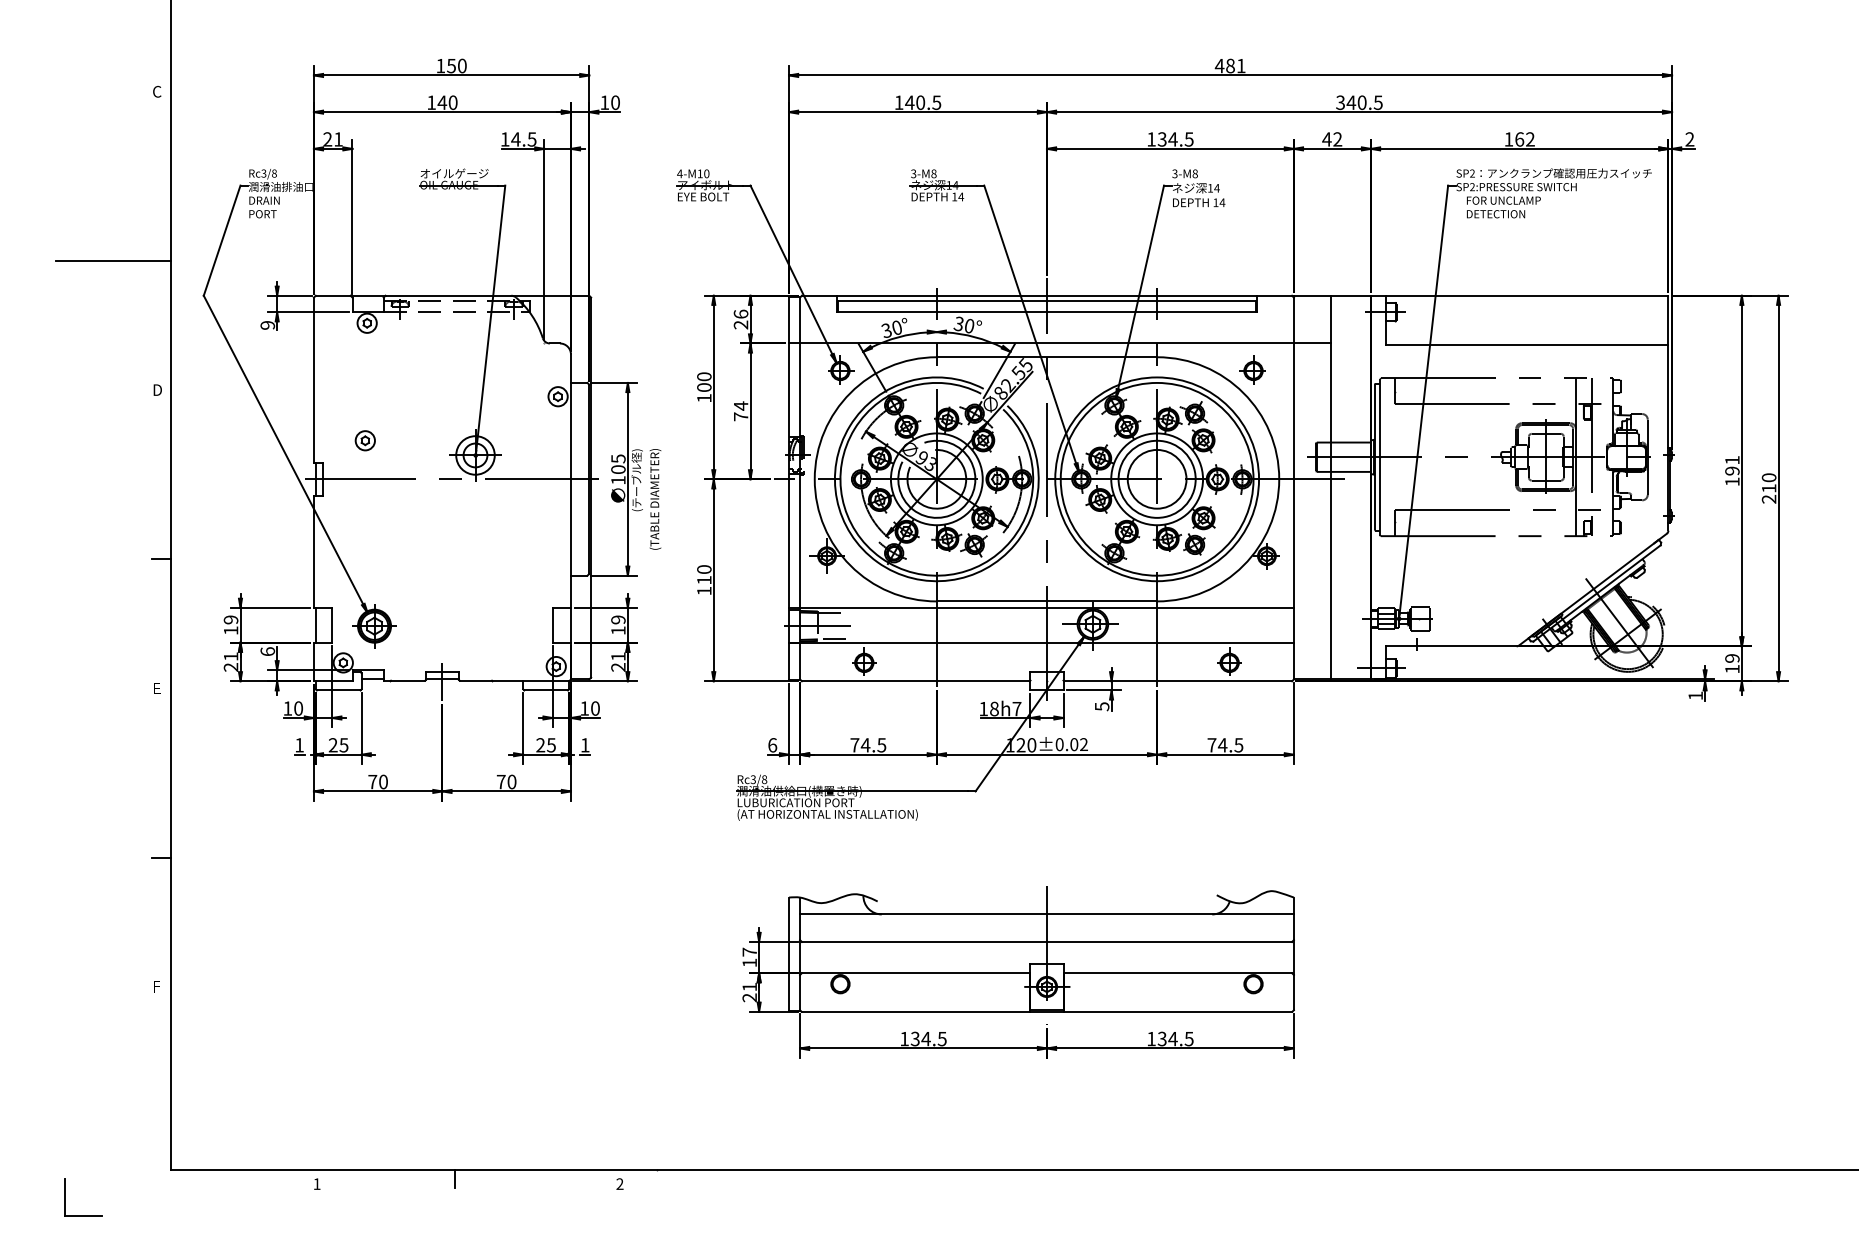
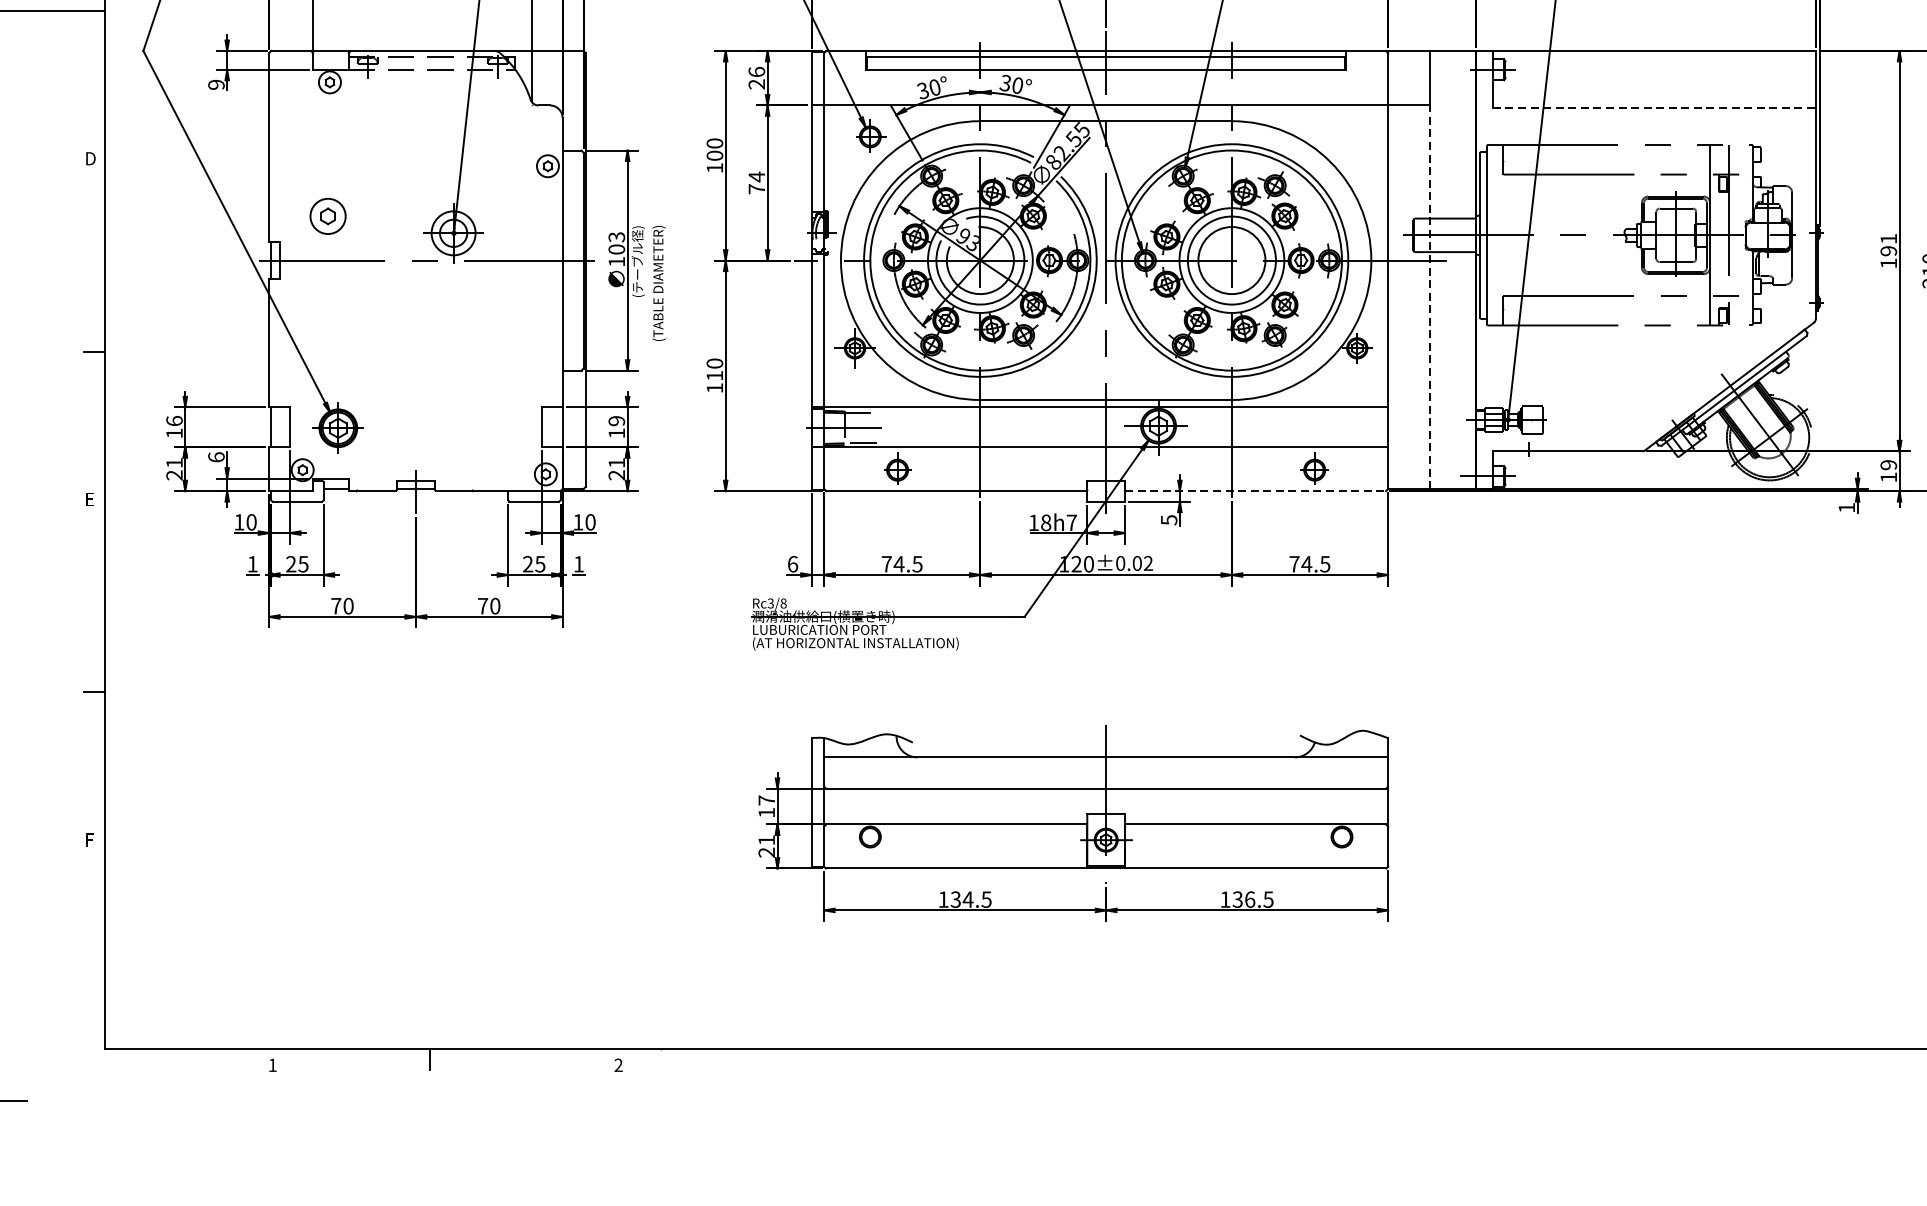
line: (1527, 345) -> (1654, 107), solid -> dashed
part: (1252, 369) -> (1340, 135), removed
part: (364, 440) -> (326, 216), size x1.6
text: (617, 458) -> (615, 236), 105 -> 103
line: (1330, 511) -> (1429, 297), solid -> dashed
text: (230, 619) -> (173, 420), 19 -> 16
line: (1178, 681) -> (1256, 491), solid -> dashed
text: (1172, 1038) -> (1249, 899), 134.5 -> 136.5

